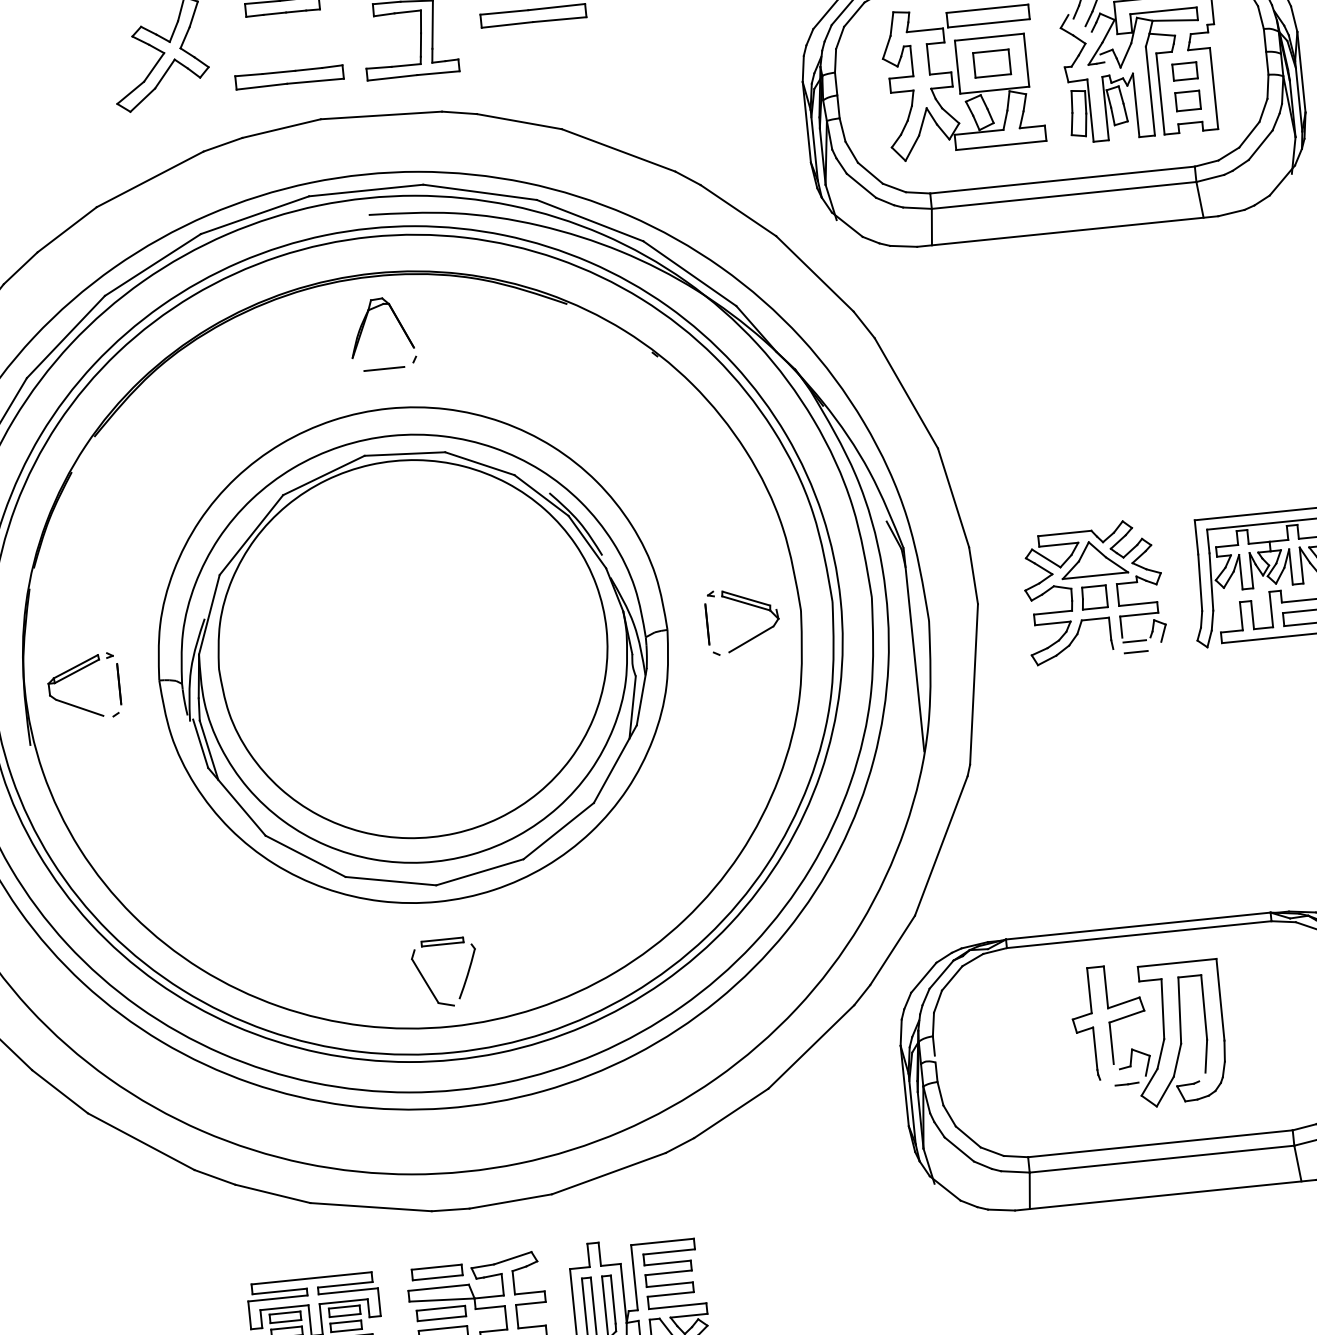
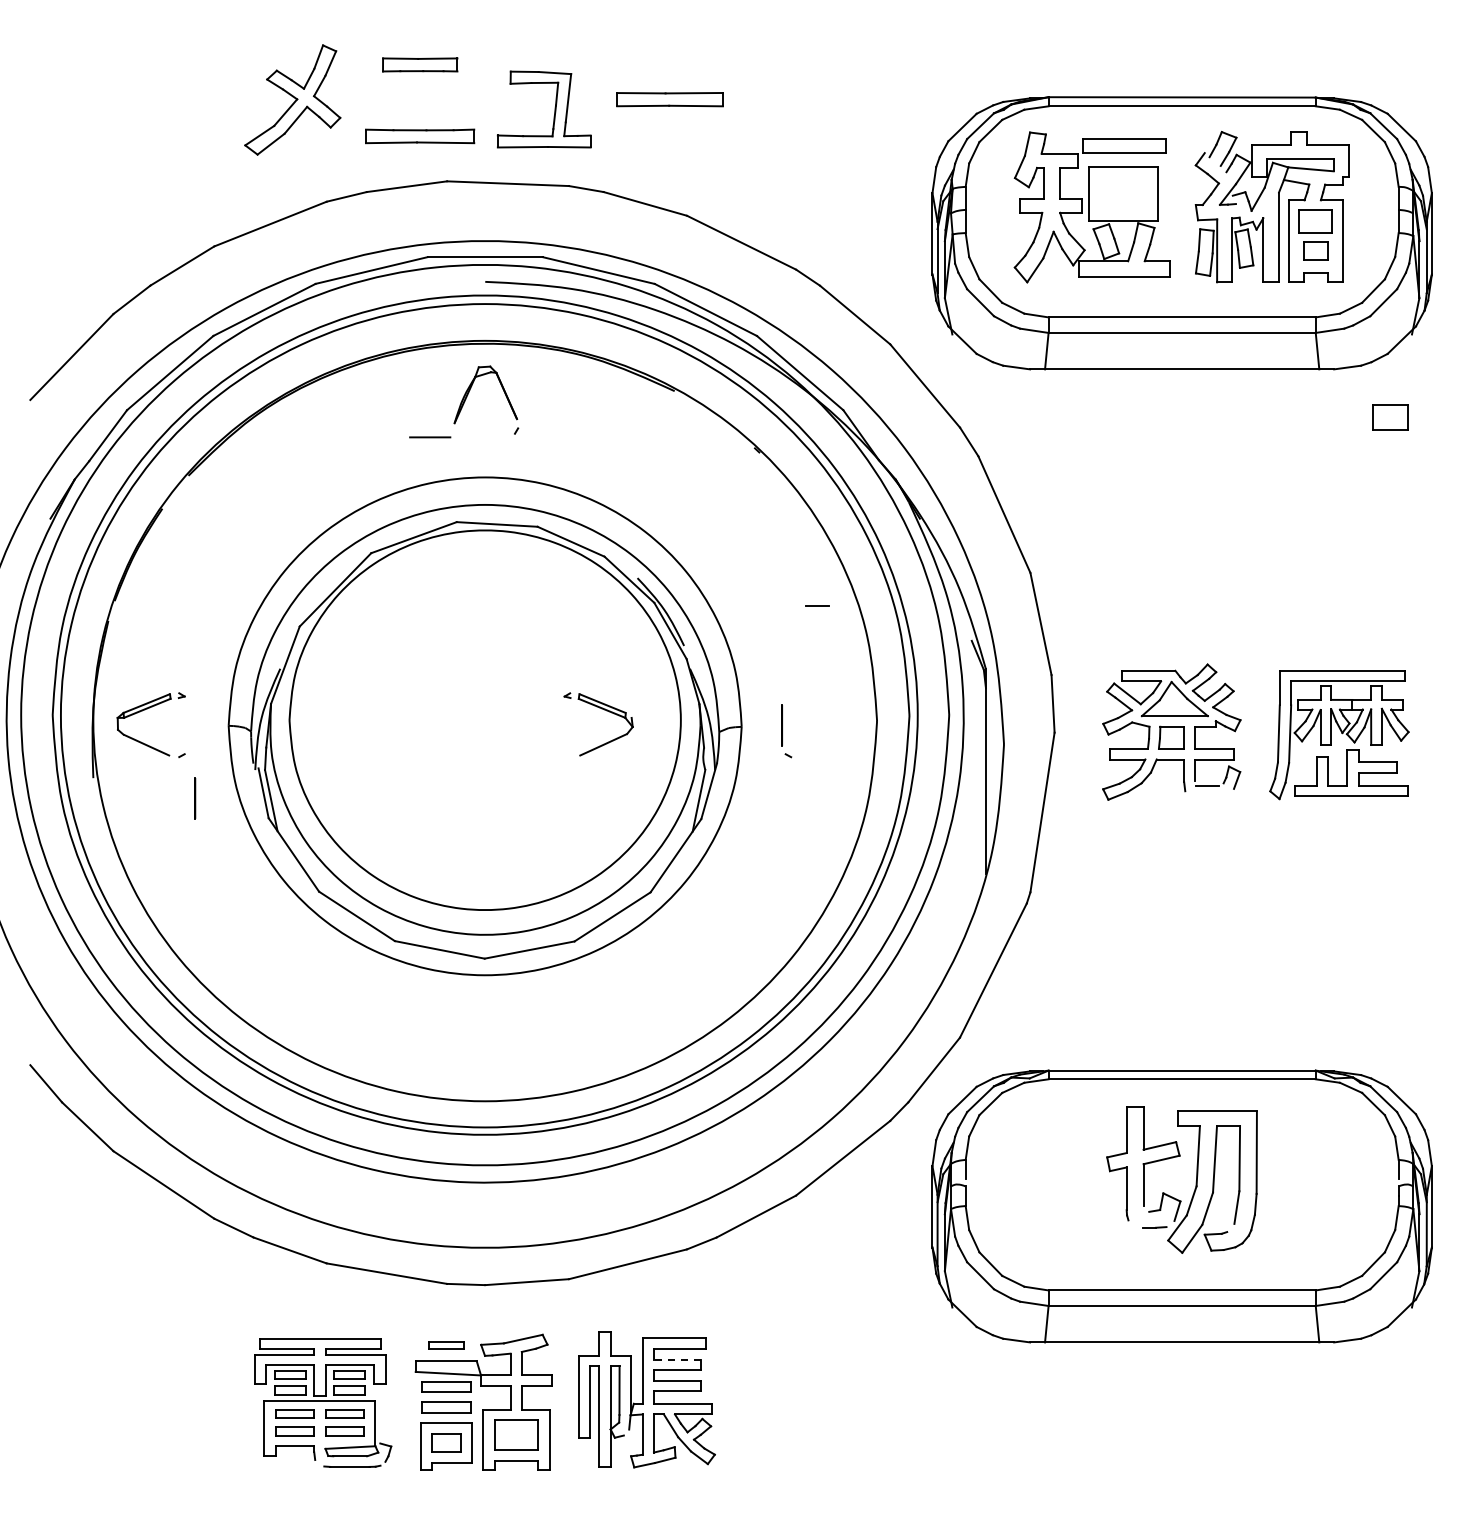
part: (991, 63) -> (1390, 417), moved
part: (1184, 70) -> (1315, 220), size x1.4
line: (384, 369) -> (430, 437), moved
part: (748, 605) -> (604, 710), moved
line: (1135, 652) -> (817, 605), moved
line: (119, 684) -> (195, 798), moved
part: (426, 981) -> (465, 1053), removed
line: (667, 1262) -> (677, 1359), solid -> dashed
part: (437, 1272) -> (446, 1345), size x0.7

